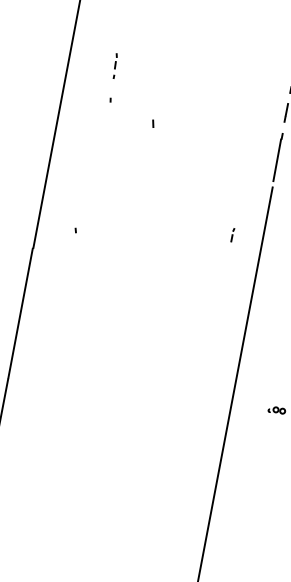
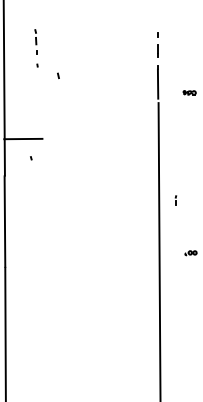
part: (114, 65) -> (35, 41), size x1.43
line: (153, 123) -> (58, 75), moved
line: (70, 200) -> (23, 138), added
part: (232, 234) -> (175, 200), moved

